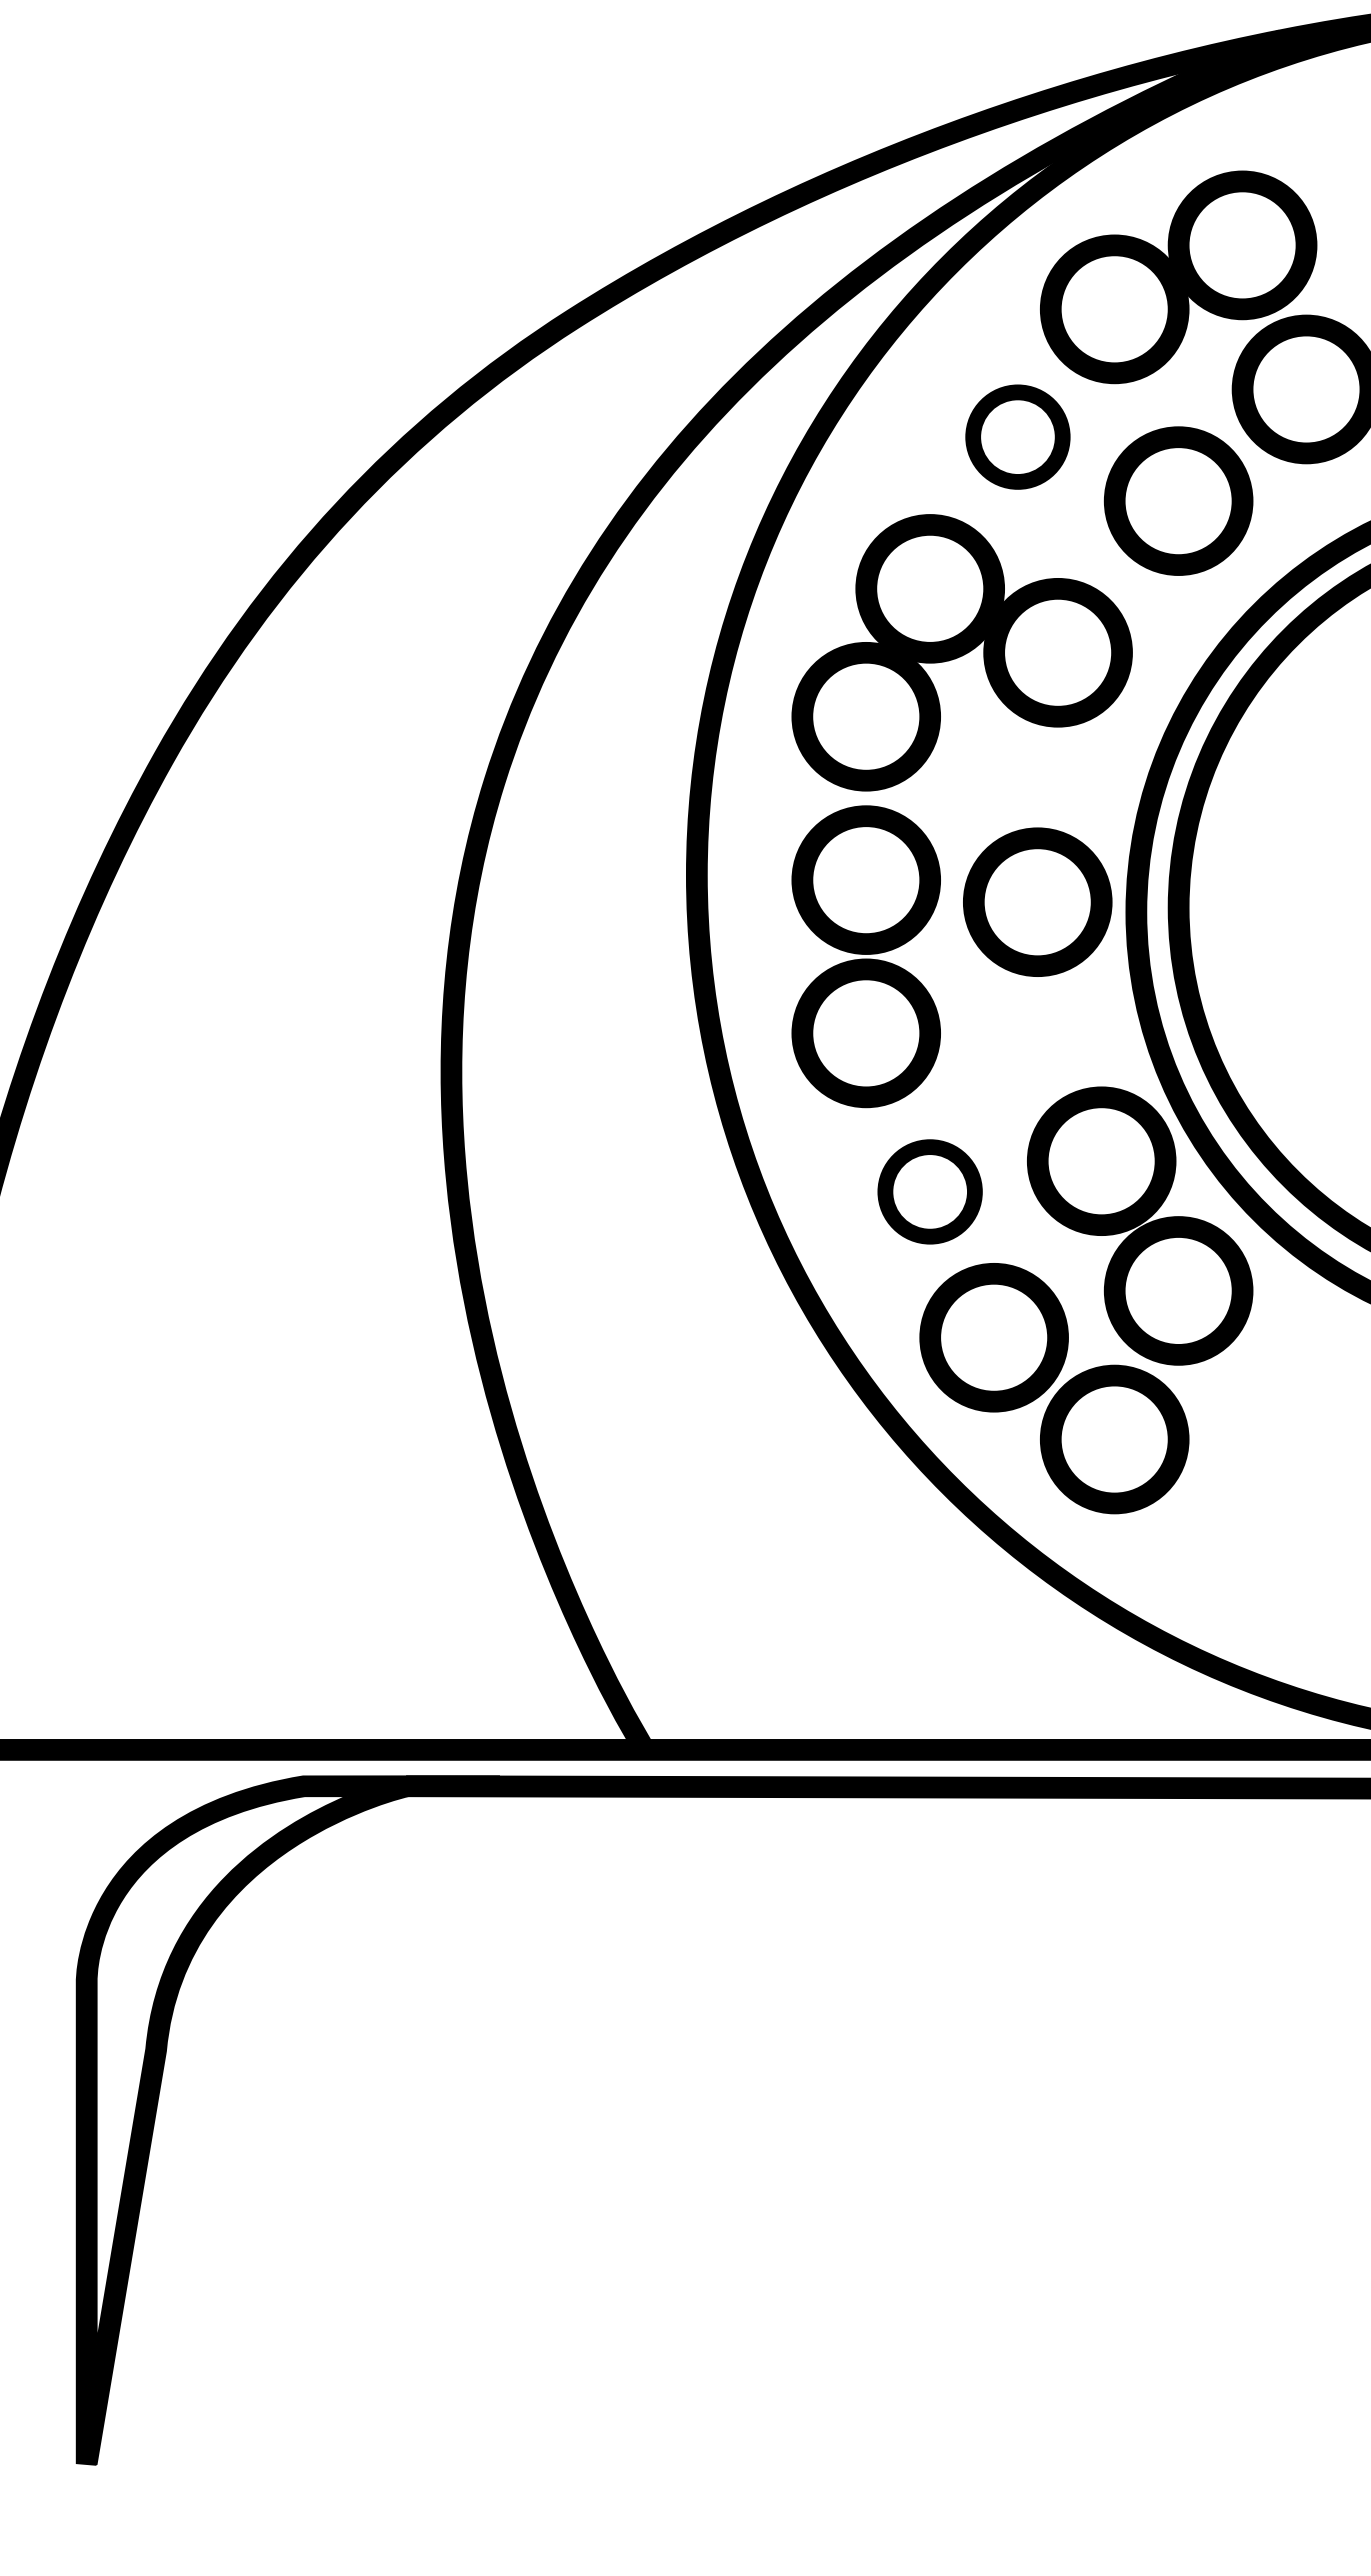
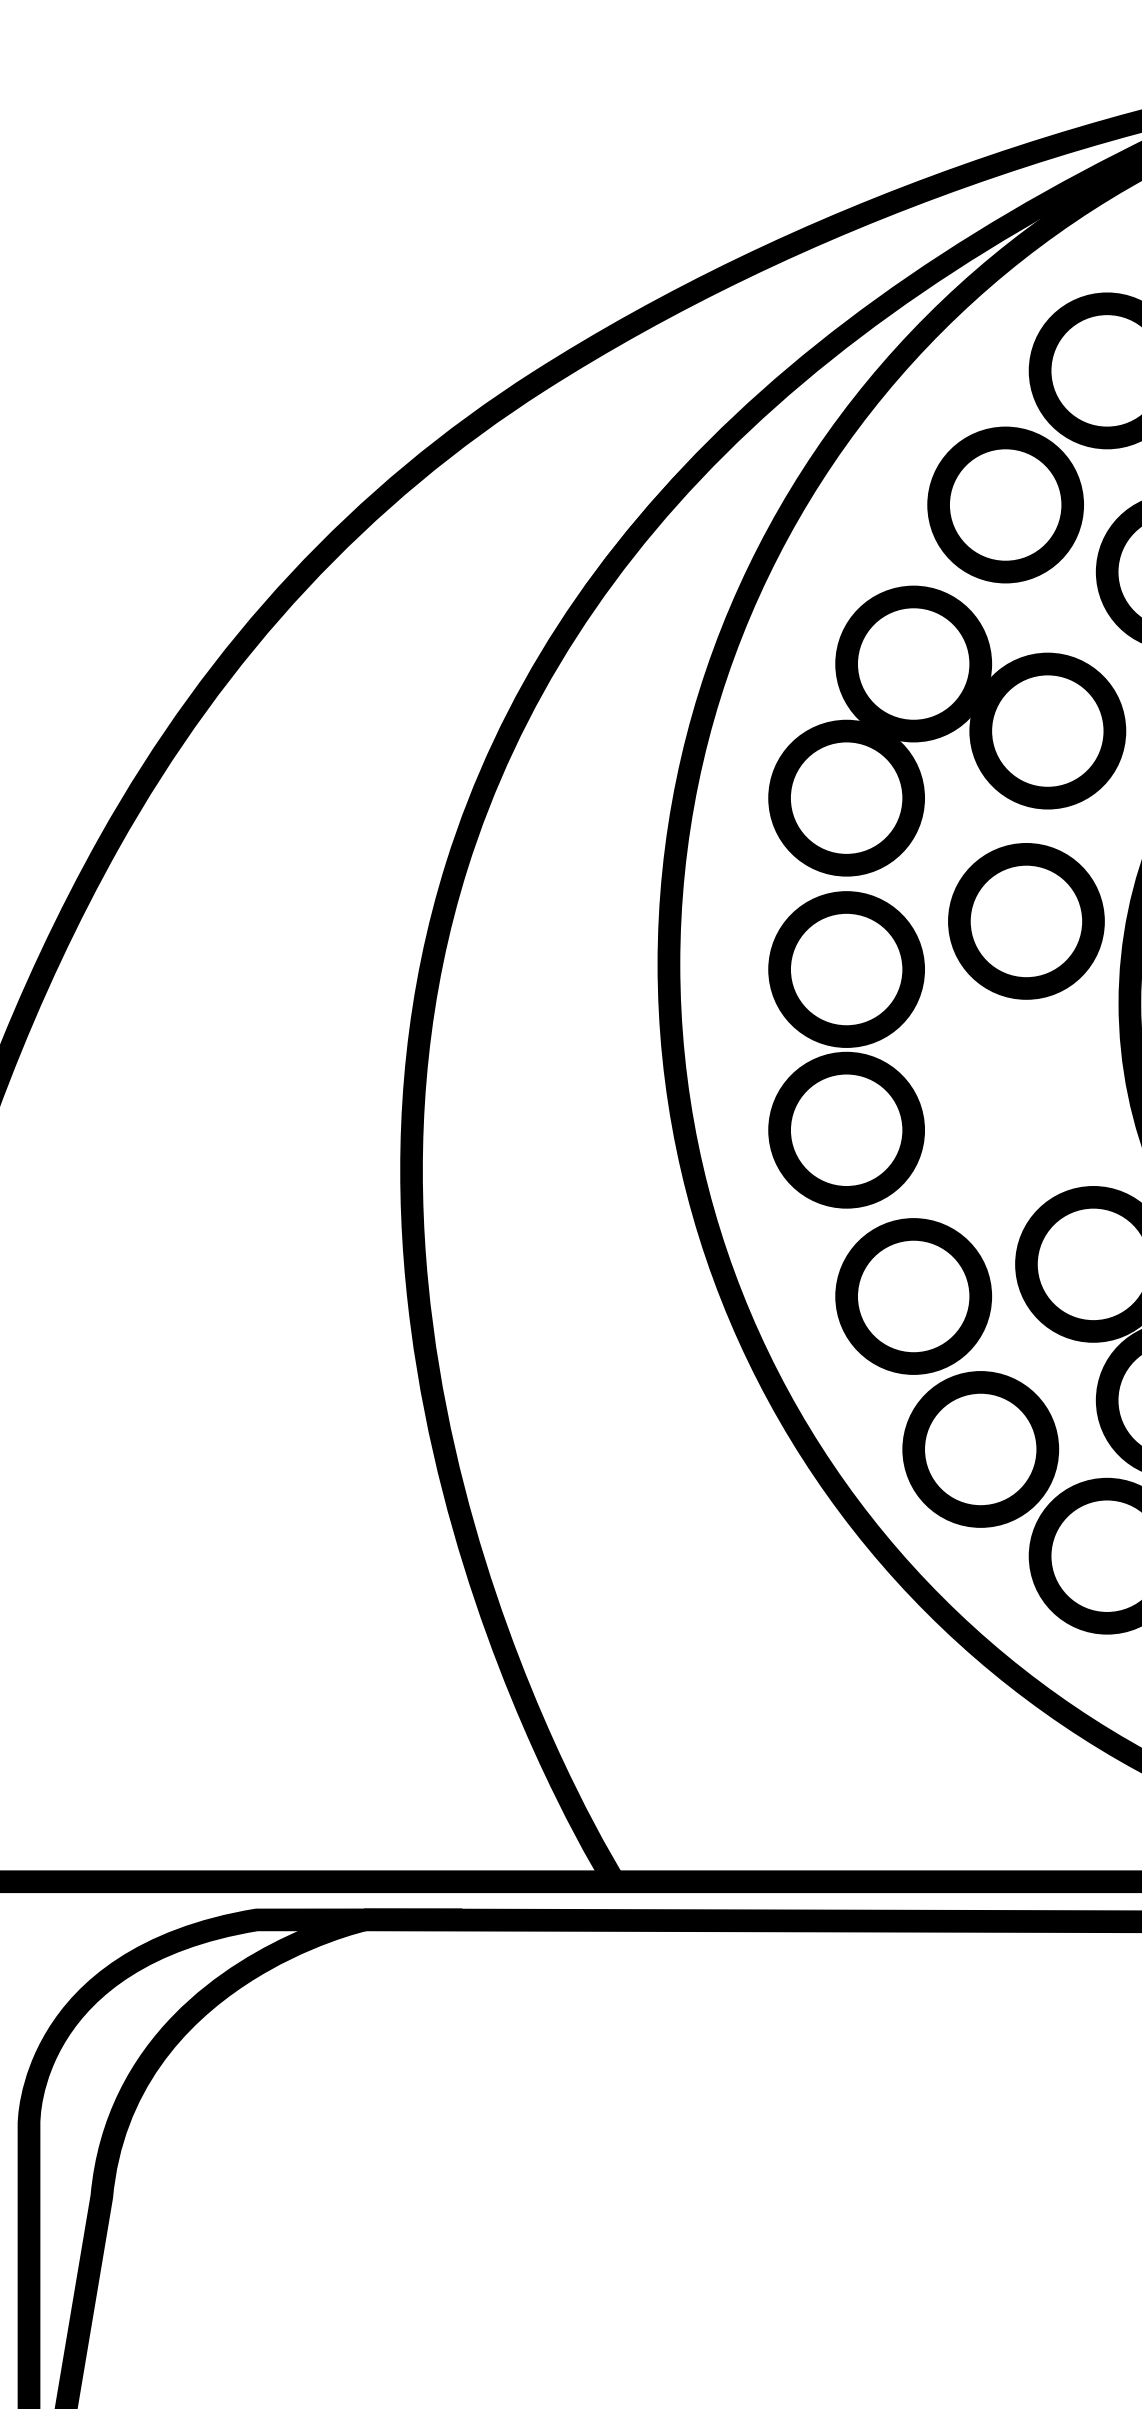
part: (1017, 436) -> (1005, 504), size x1.43
part: (1037, 901) -> (1026, 920), moved
part: (929, 1191) -> (912, 1296), size x1.43

